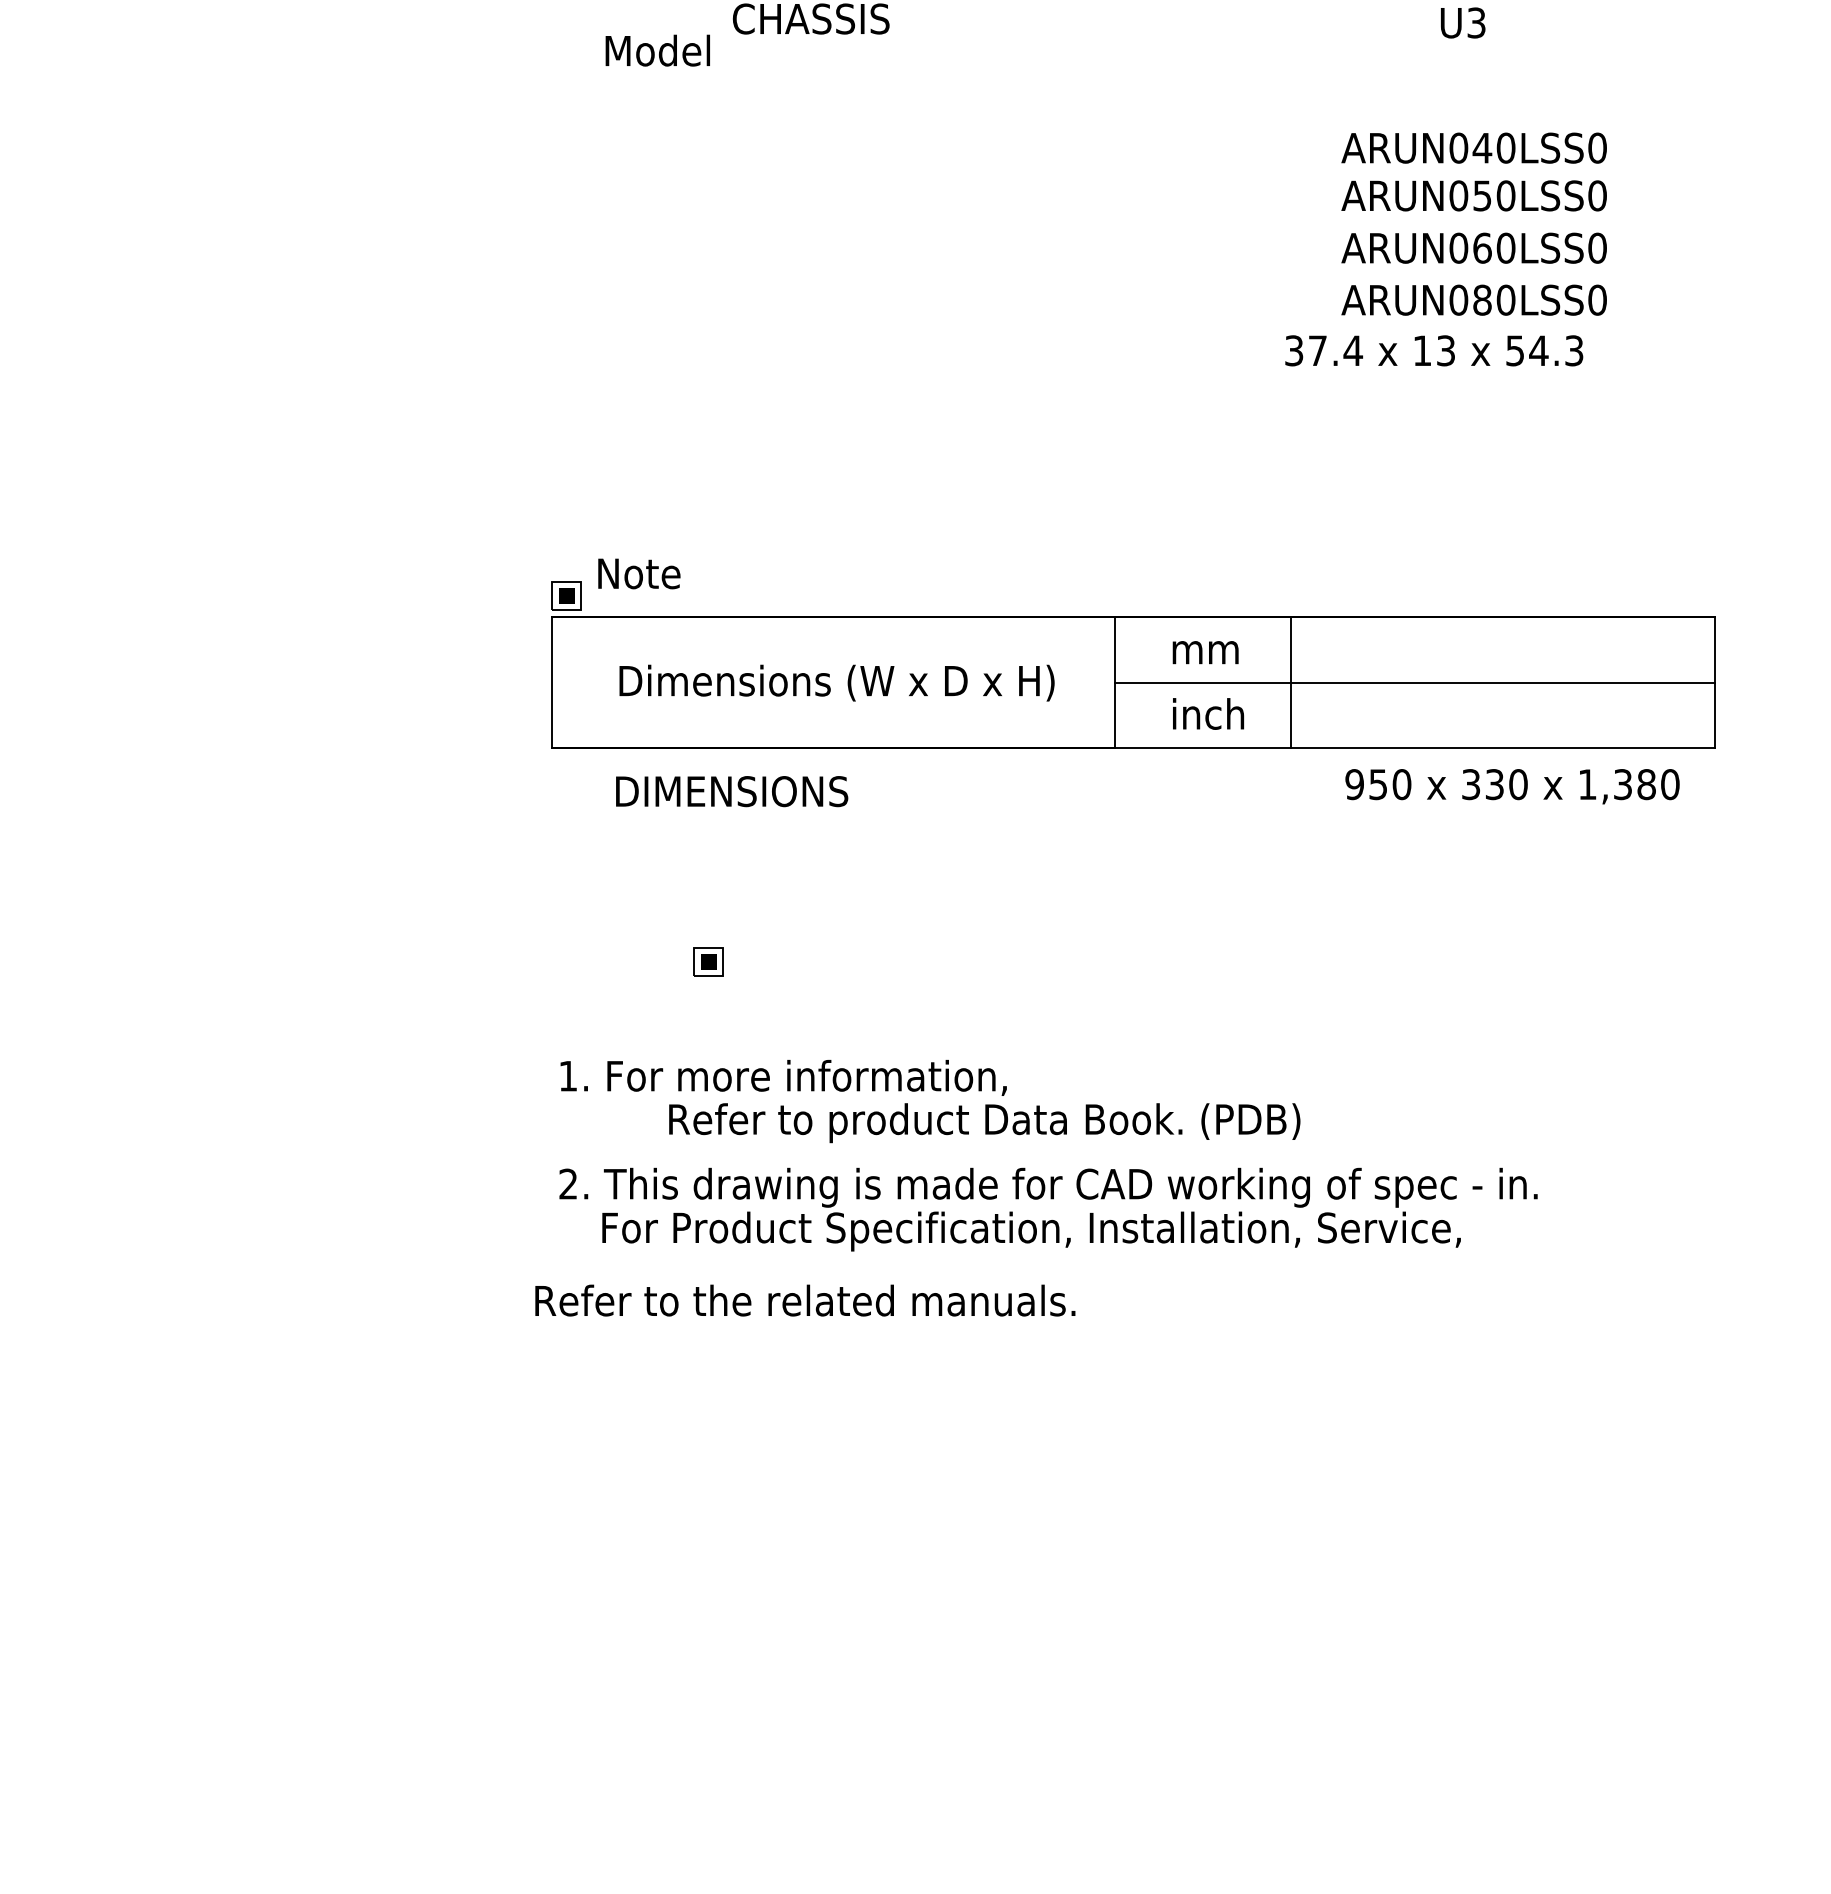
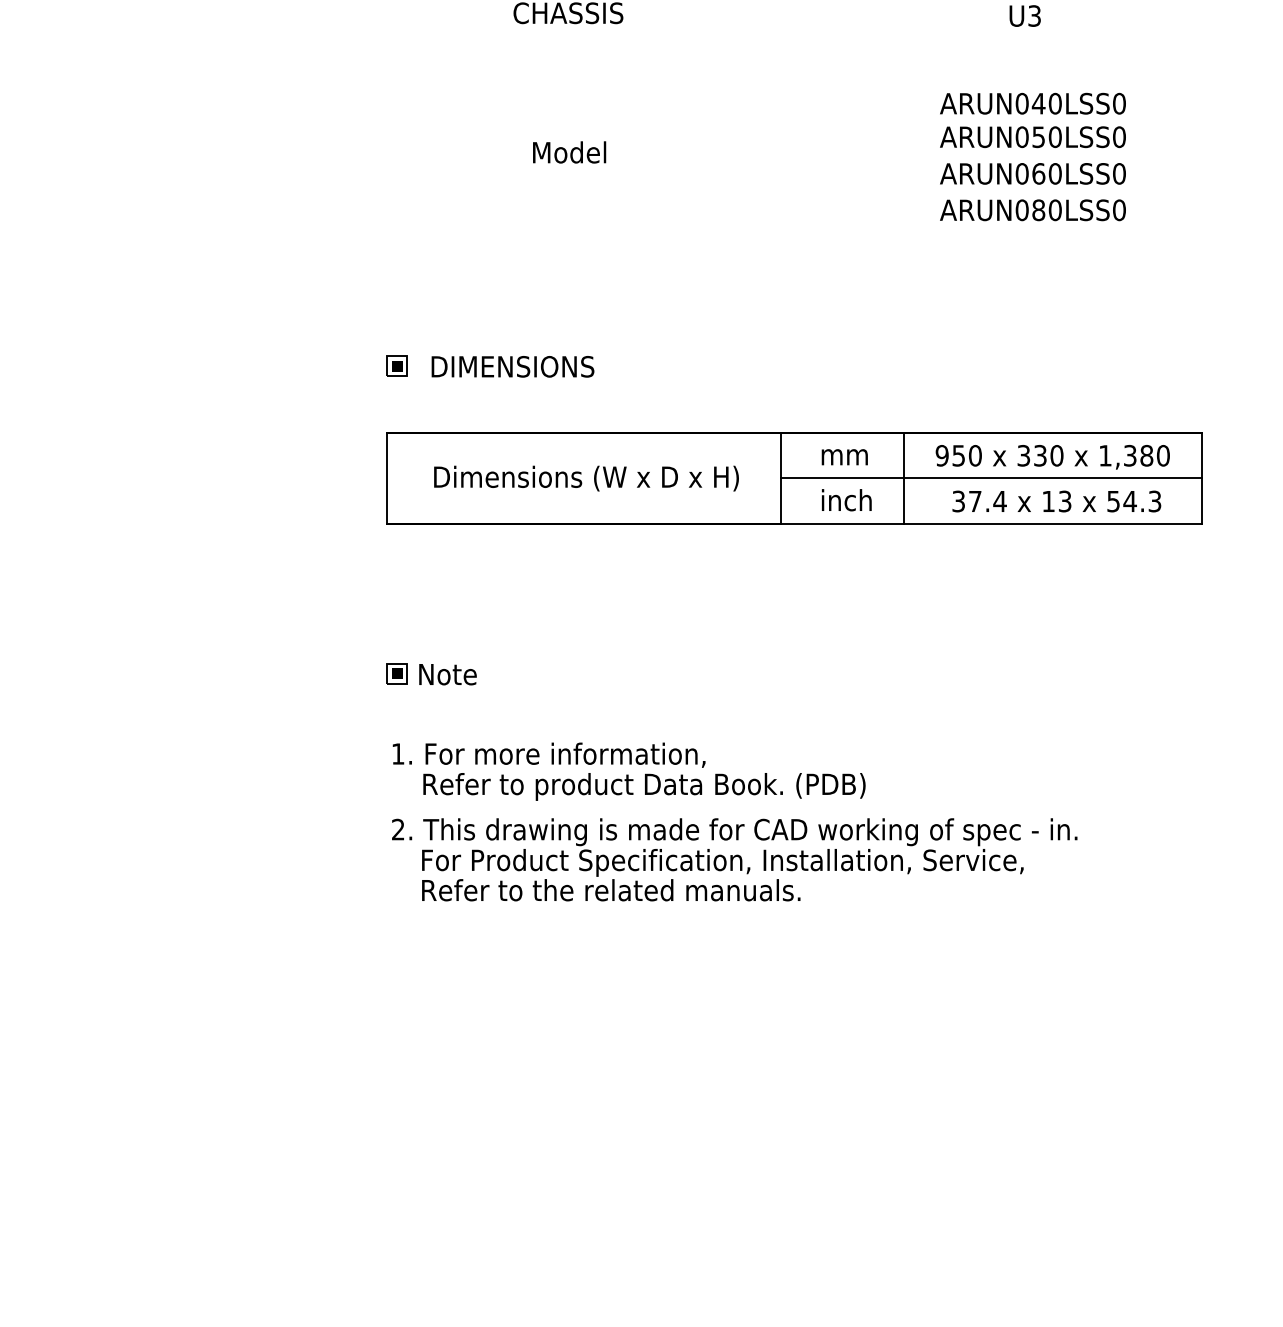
text: (657, 50) -> (569, 152), moved
text: (1434, 350) -> (1057, 501), moved
text: (639, 573) -> (448, 674), moved
part: (566, 595) -> (396, 366), moved
text: (1512, 786) -> (1052, 457), moved
text: (732, 791) -> (513, 366), moved
part: (708, 961) -> (396, 673), moved
text: (984, 1123) -> (644, 787), moved
text: (805, 1300) -> (611, 890), moved

